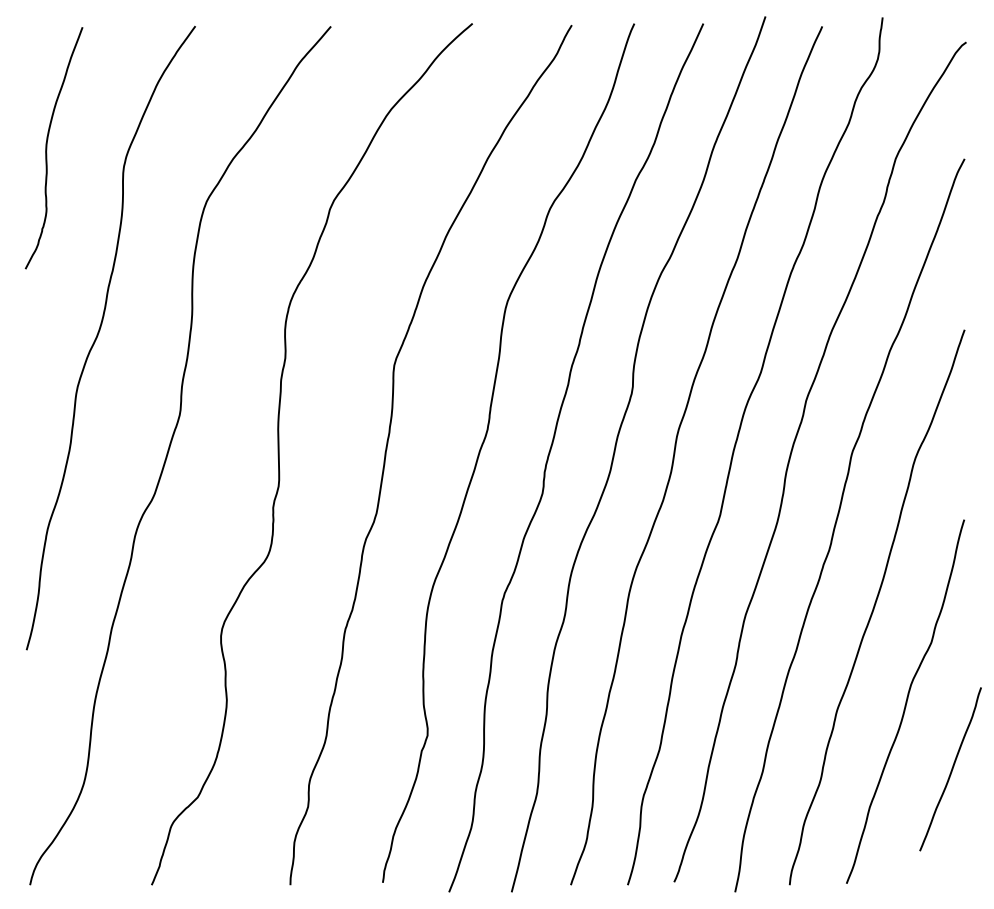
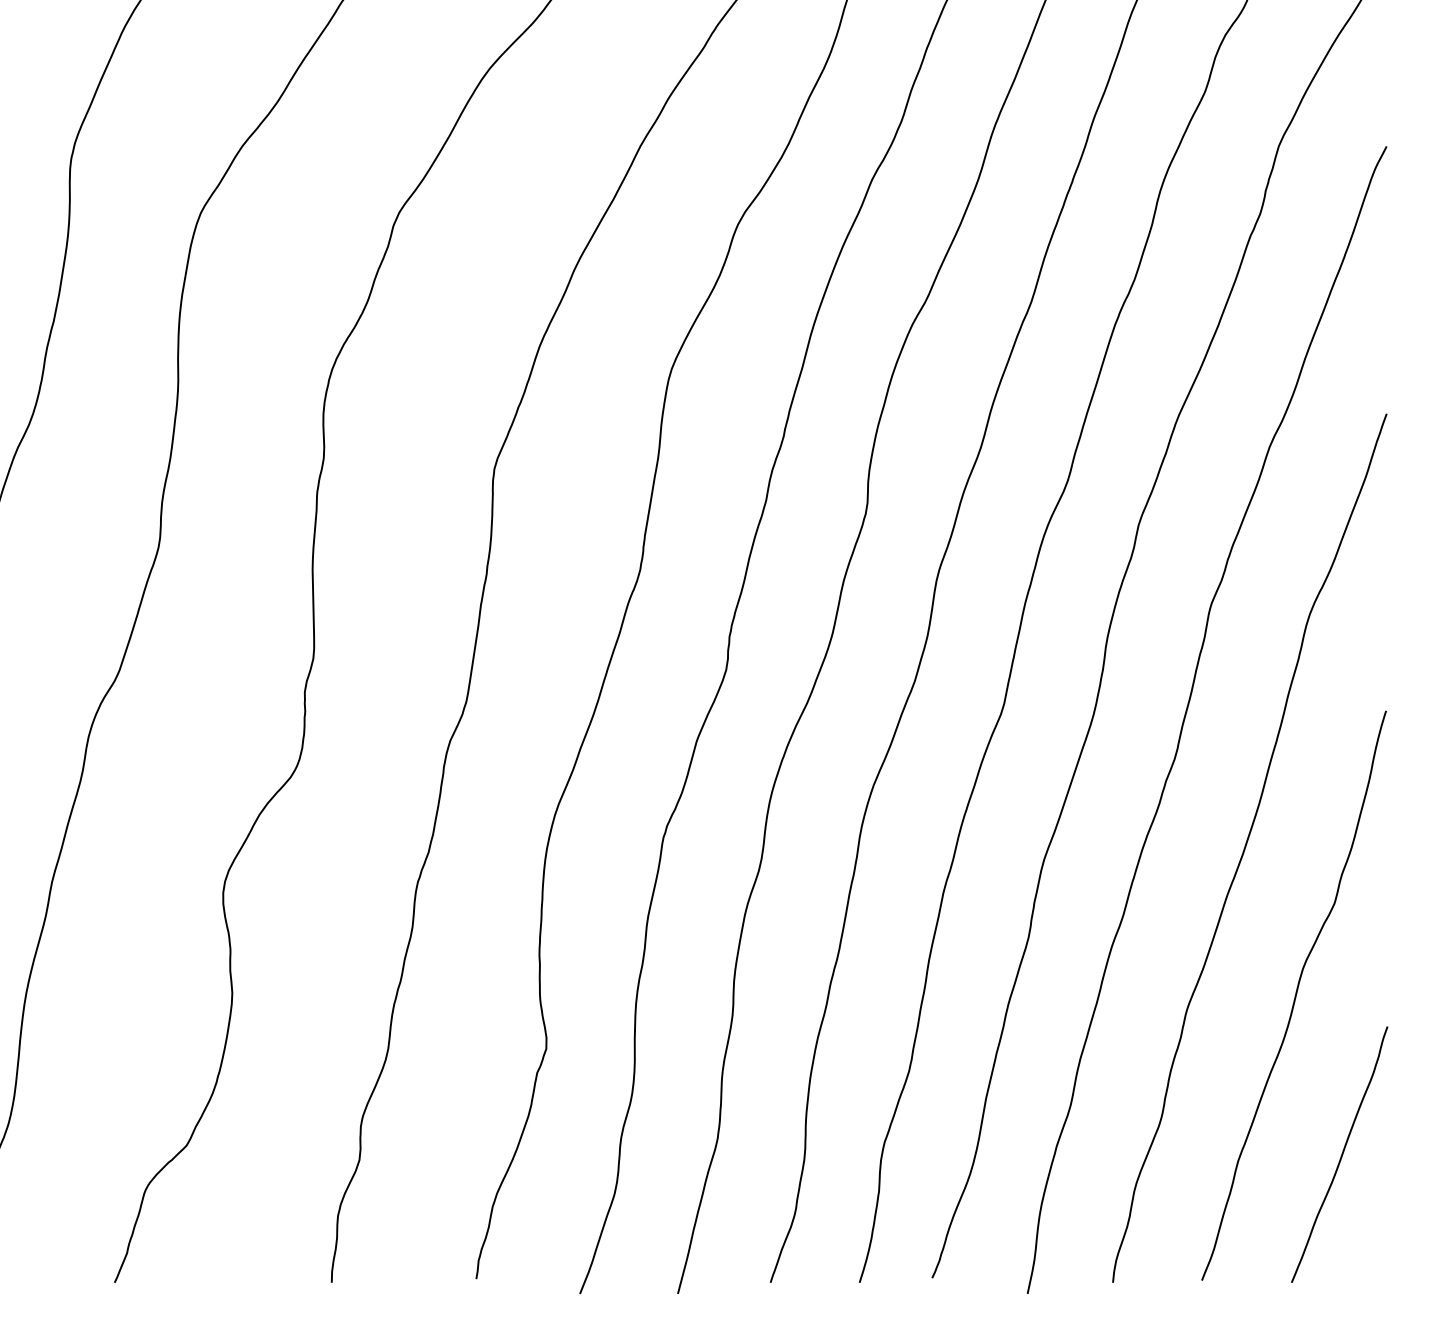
curve: (951, 769) -> (1341, 1154), moved

